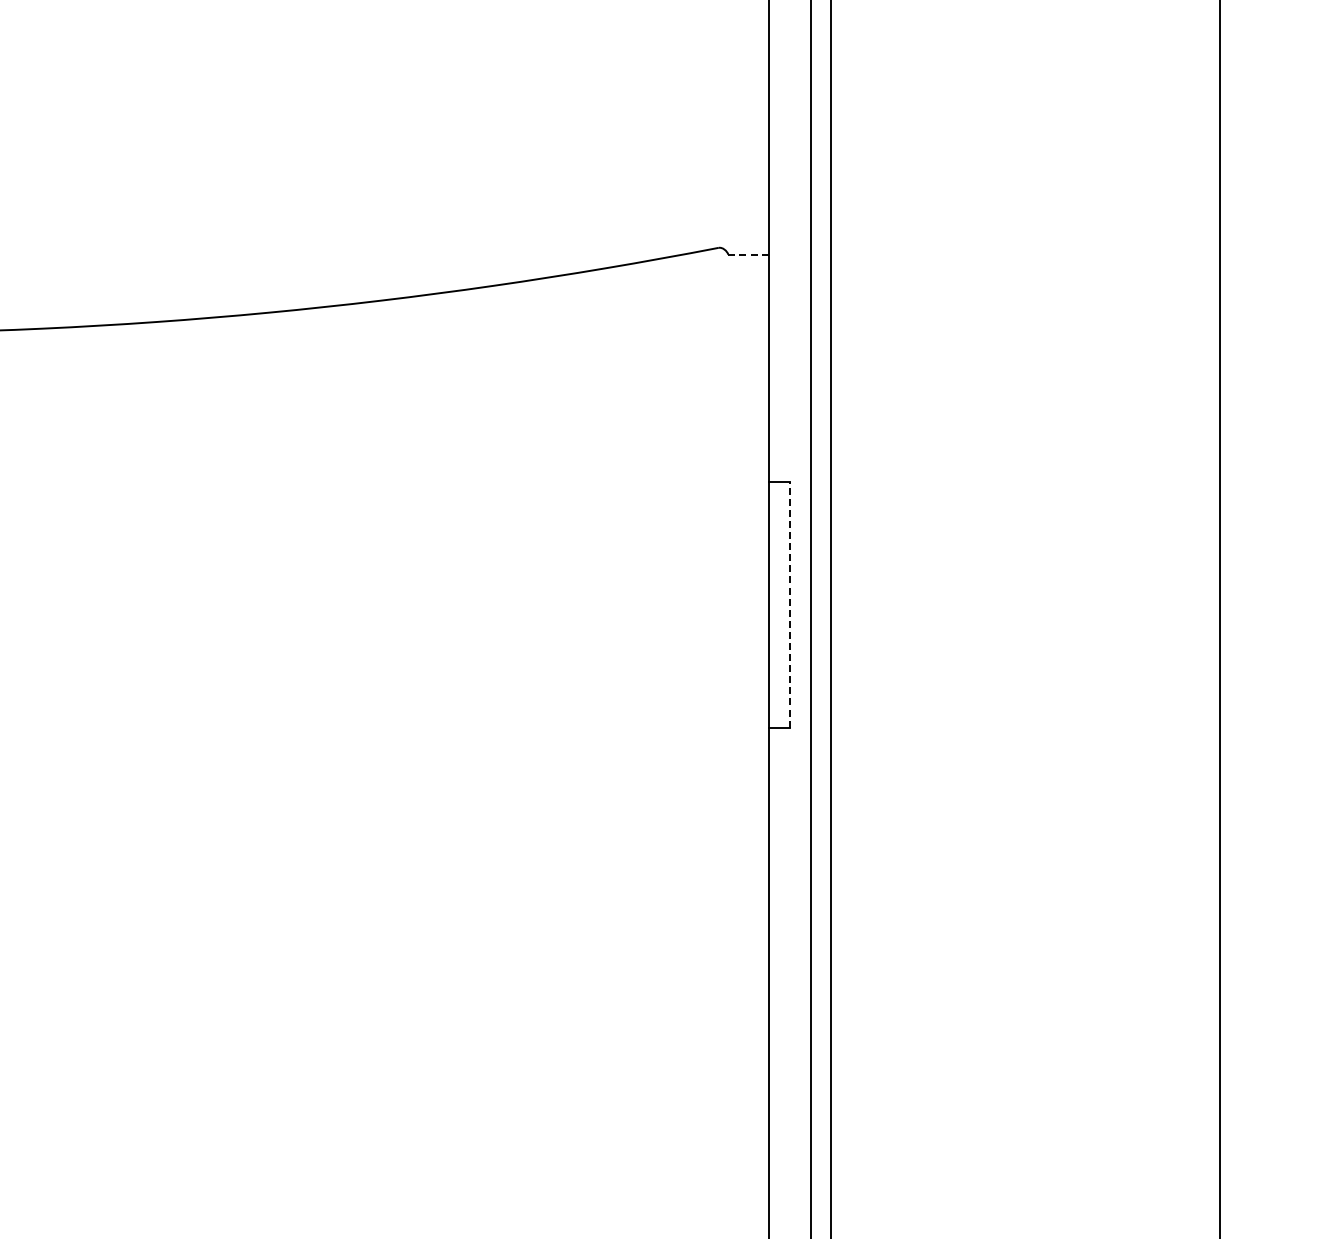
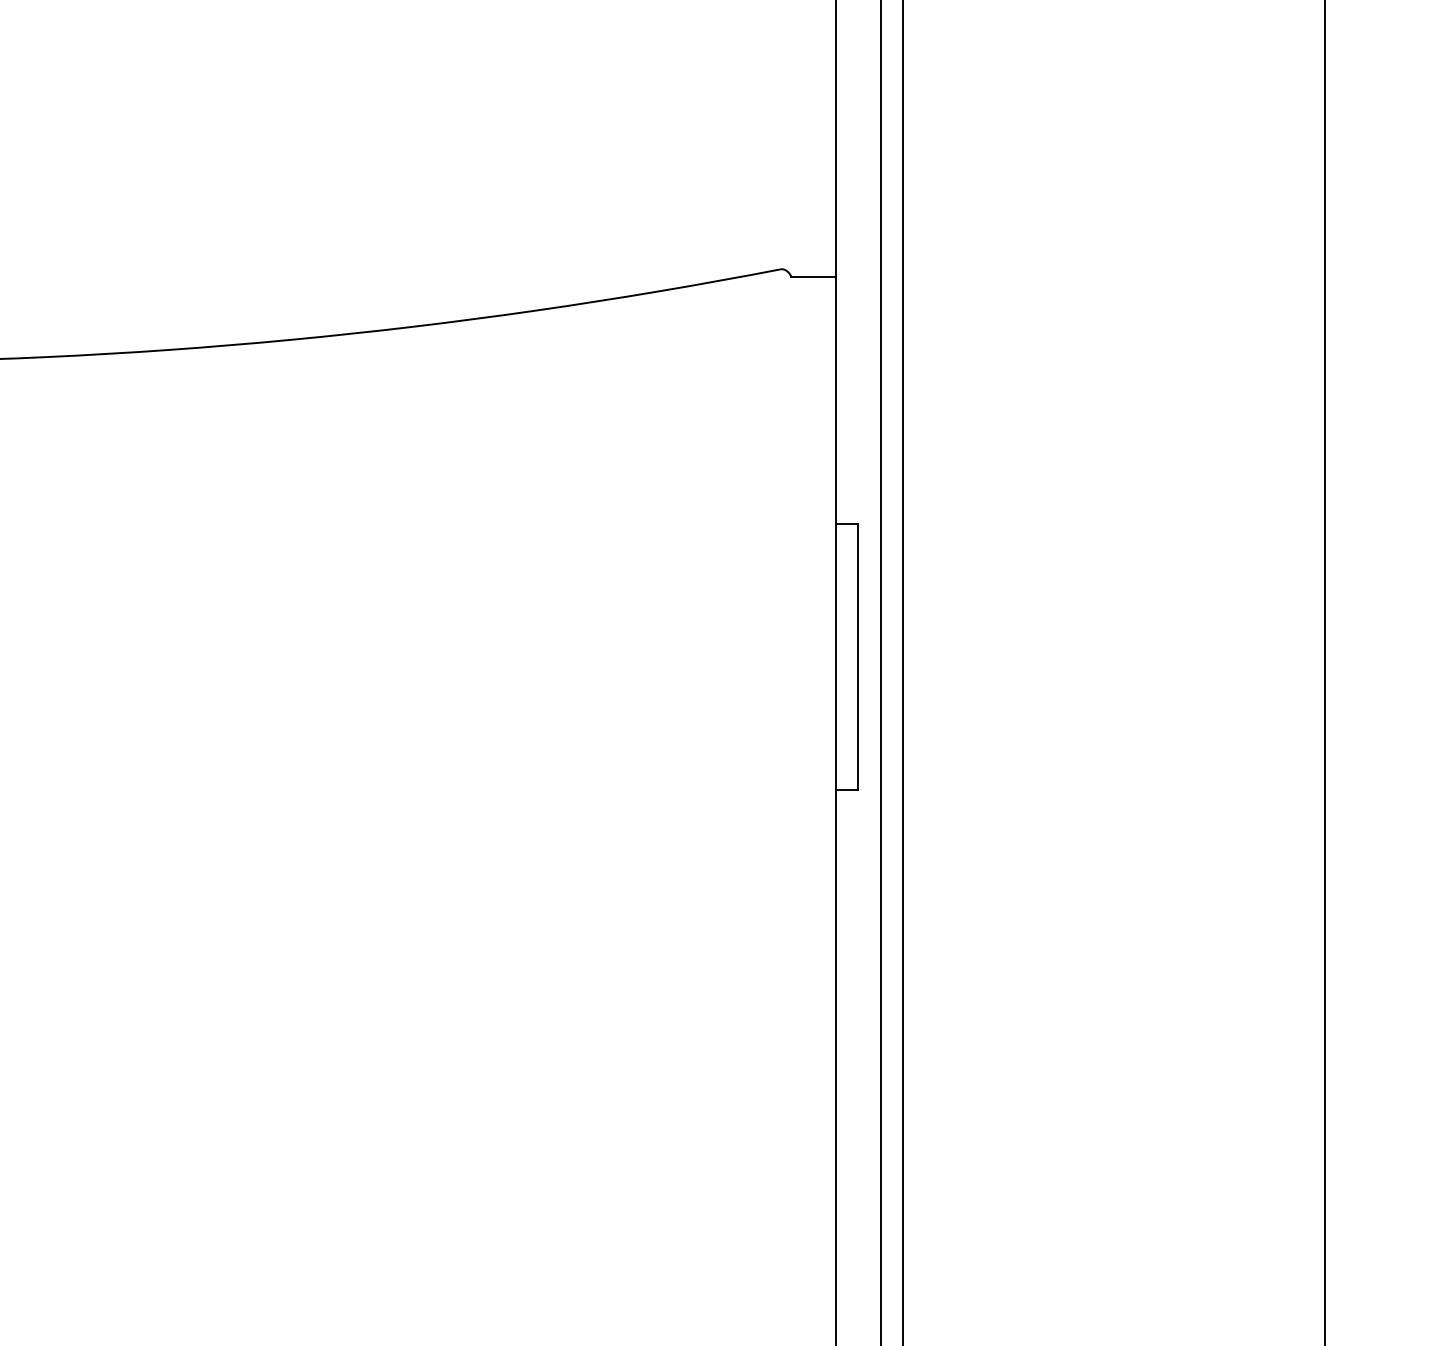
line: (749, 254) -> (814, 276), dashed -> solid
line: (789, 604) -> (857, 656), dashed -> solid

